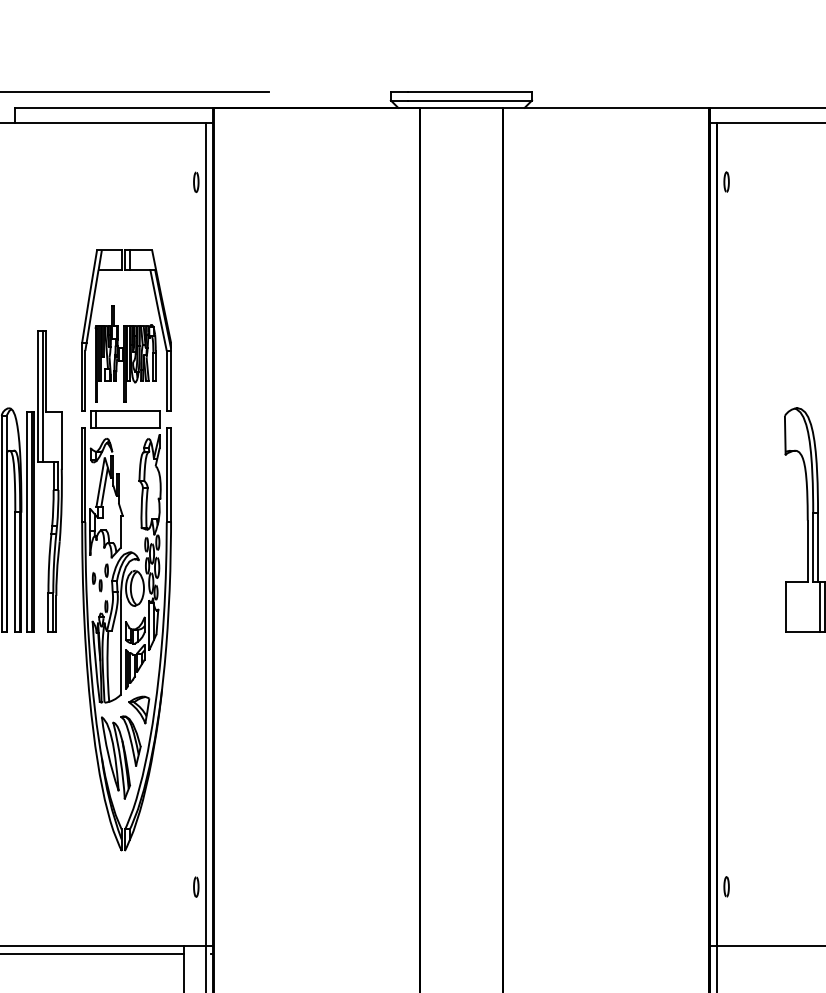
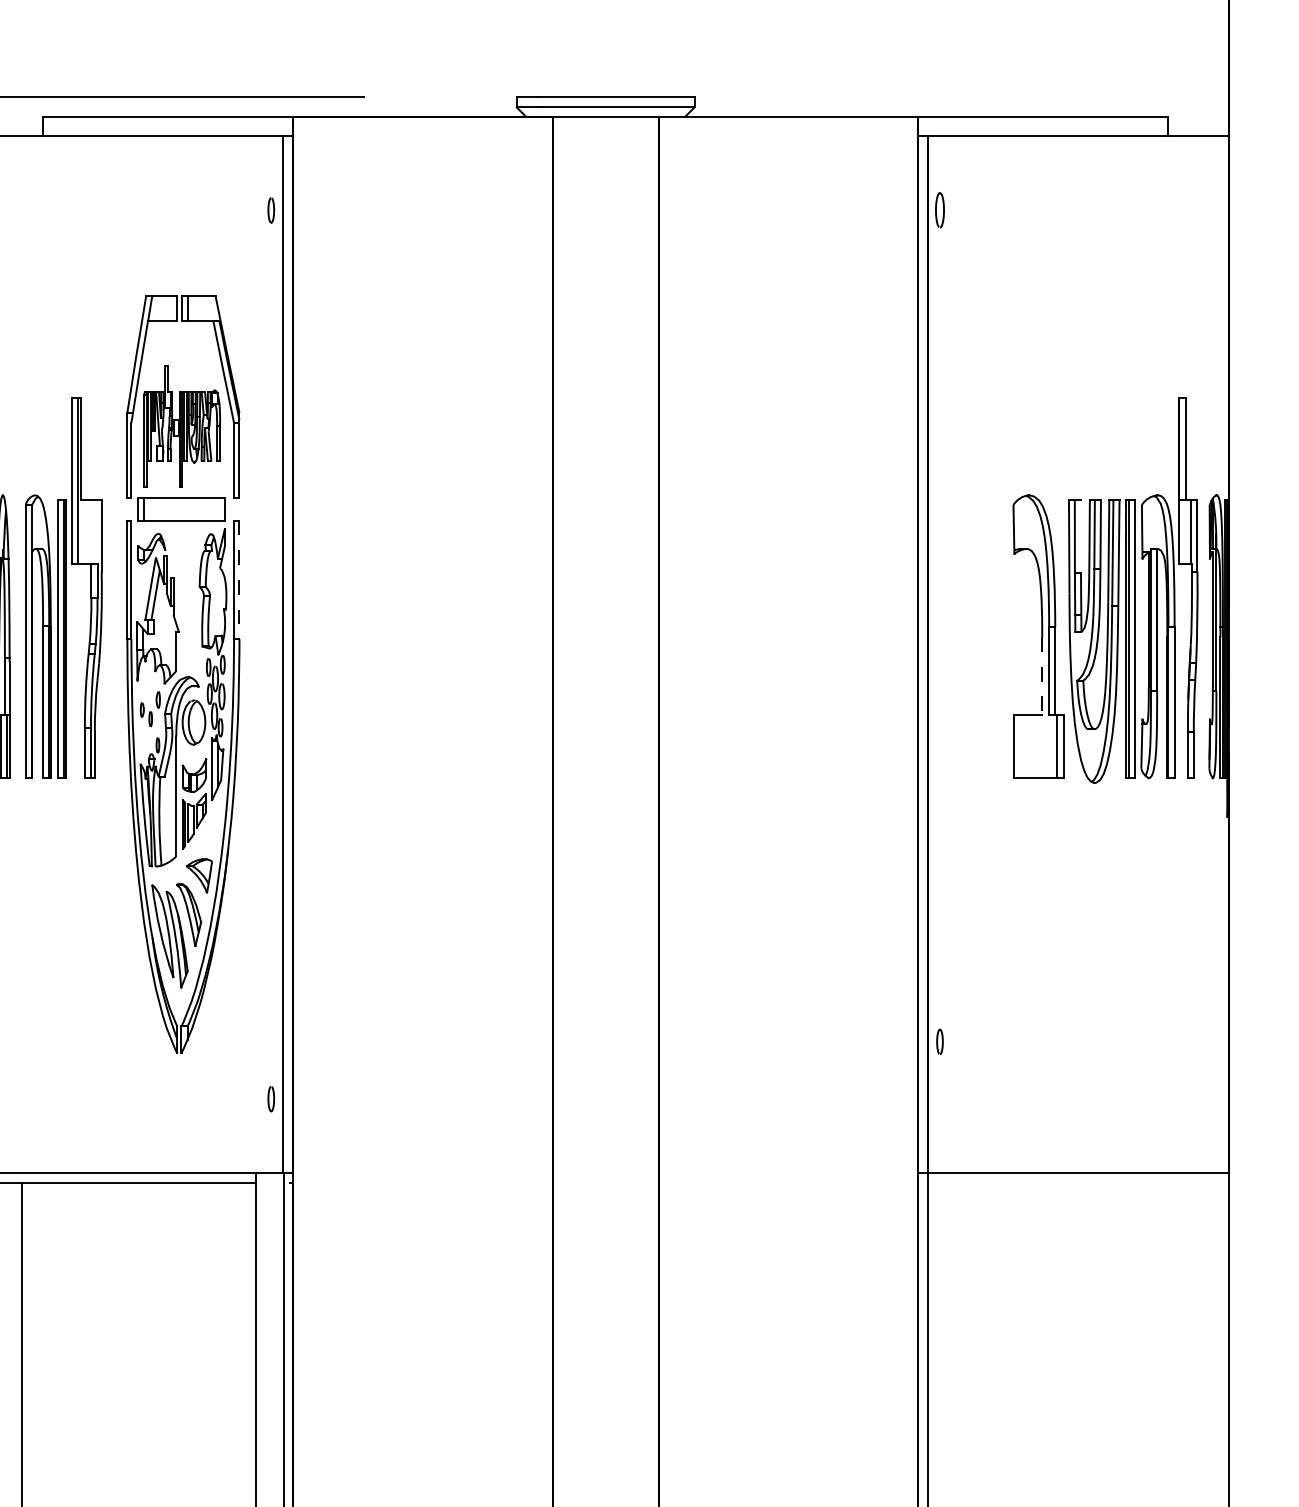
part: (726, 182) -> (939, 210), size x1.4
line: (171, 475) -> (239, 580), solid -> dashed
line: (807, 551) -> (1042, 675), solid -> dashed
part: (726, 886) -> (939, 1041), moved

